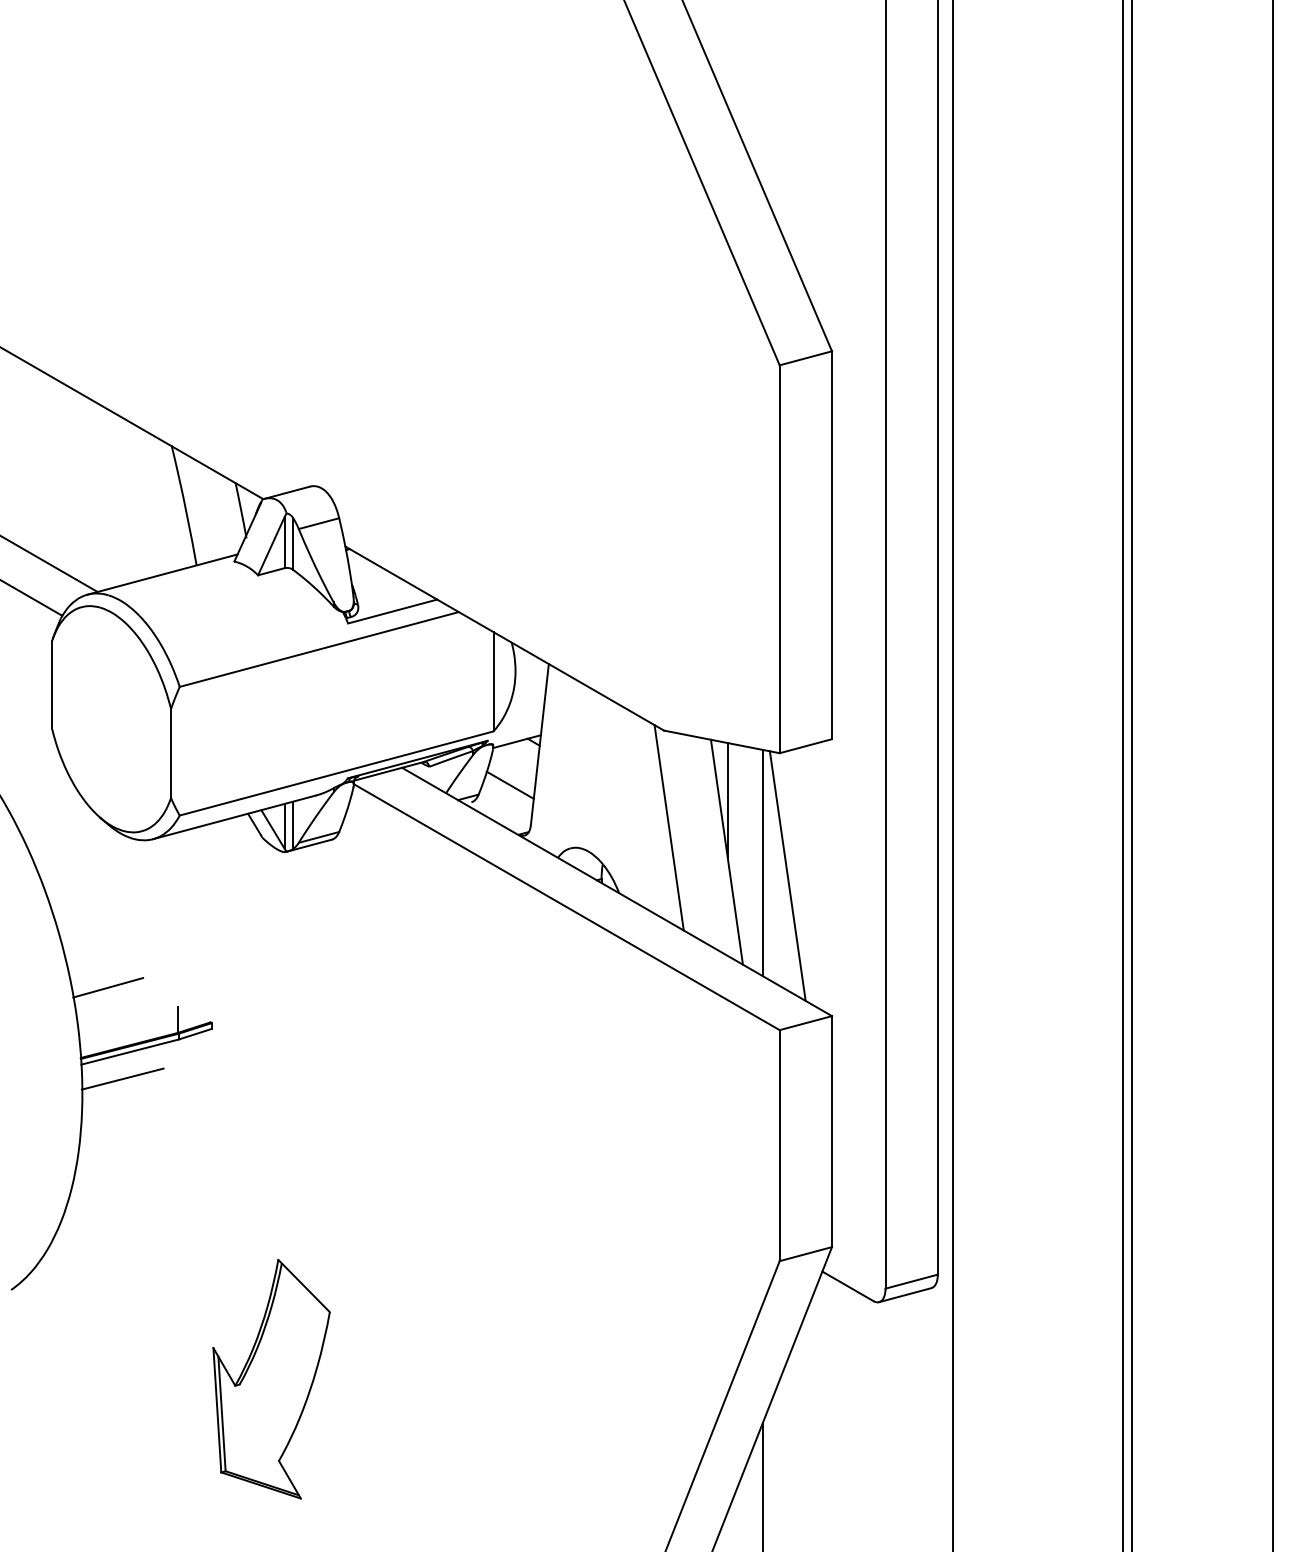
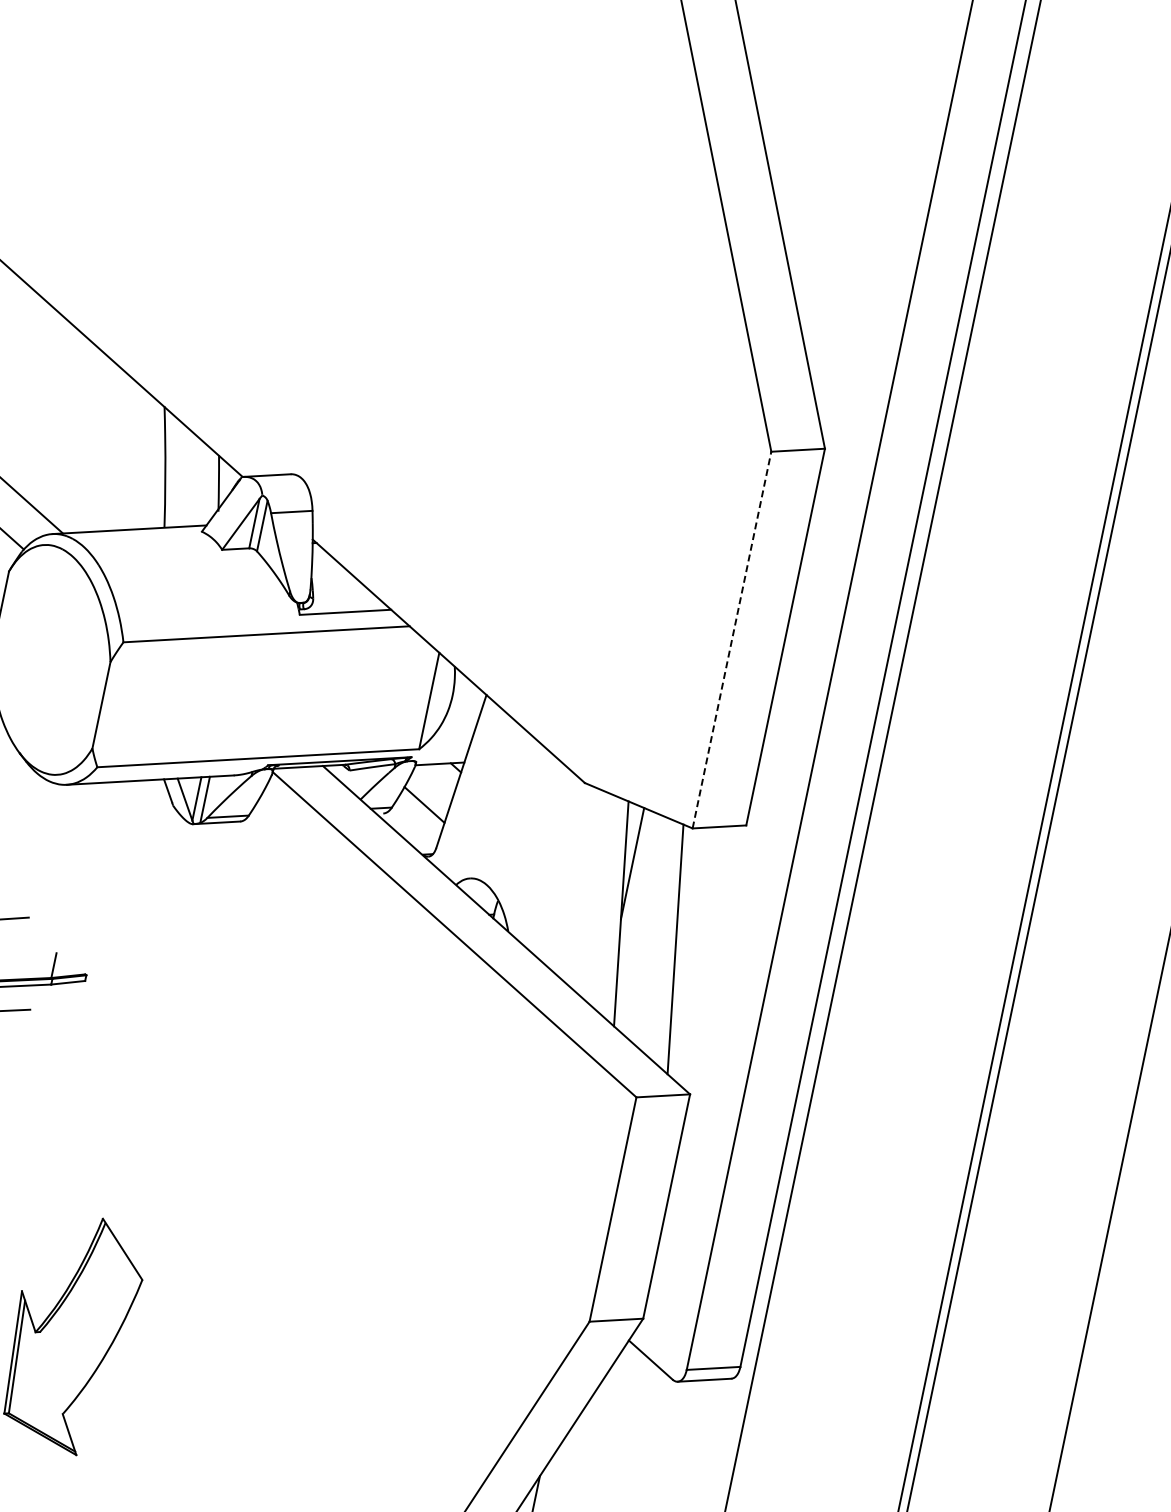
line: (779, 559) -> (731, 640), solid -> dashed
line: (668, 827) -> (569, 878), removed
line: (762, 862) -> (653, 931), removed

